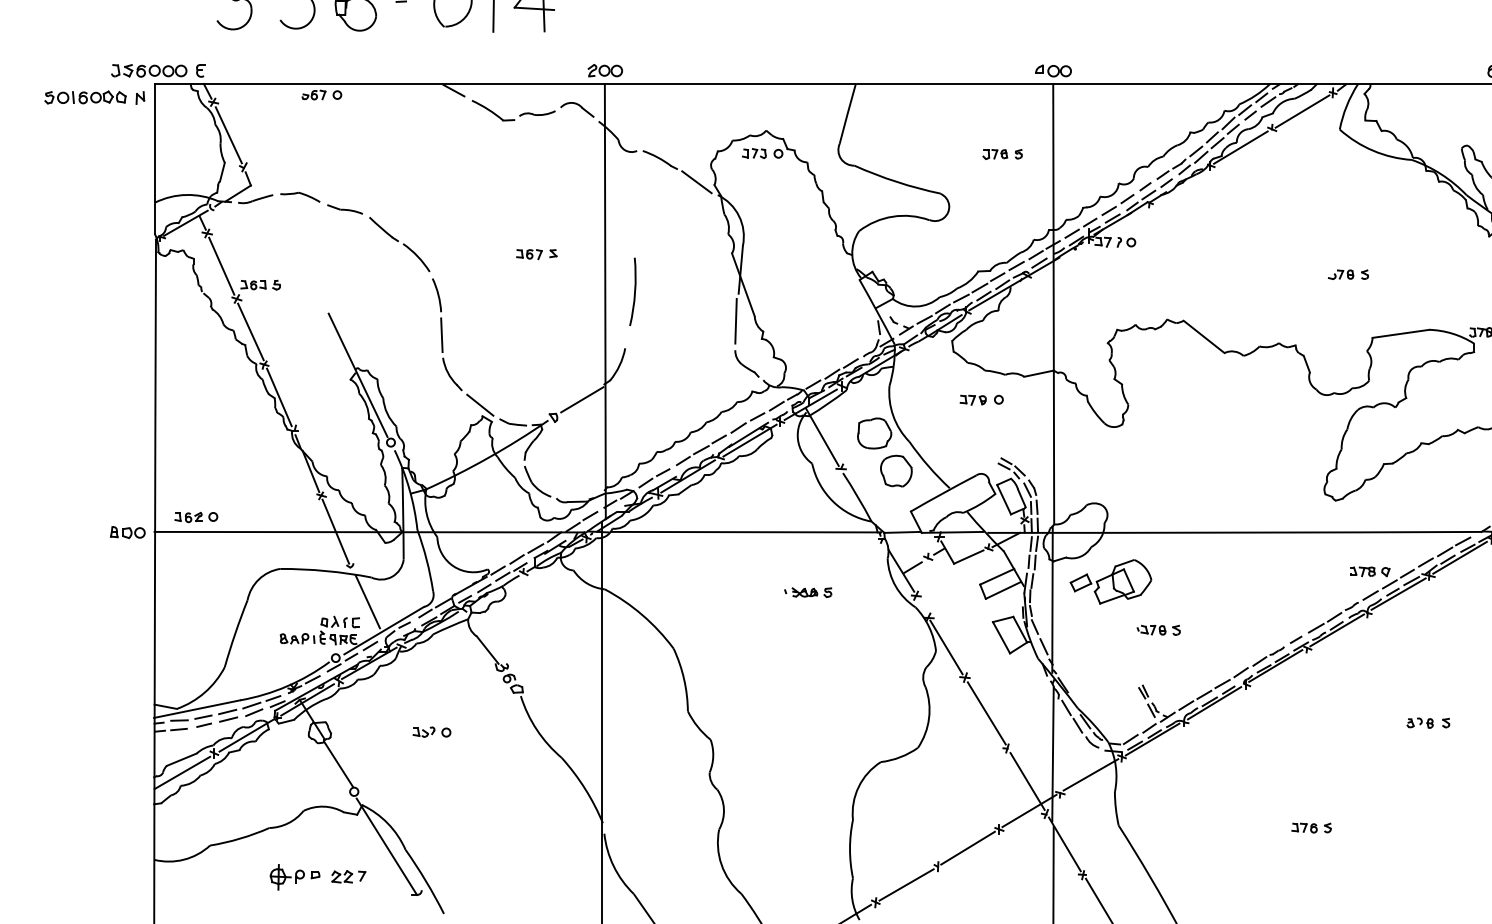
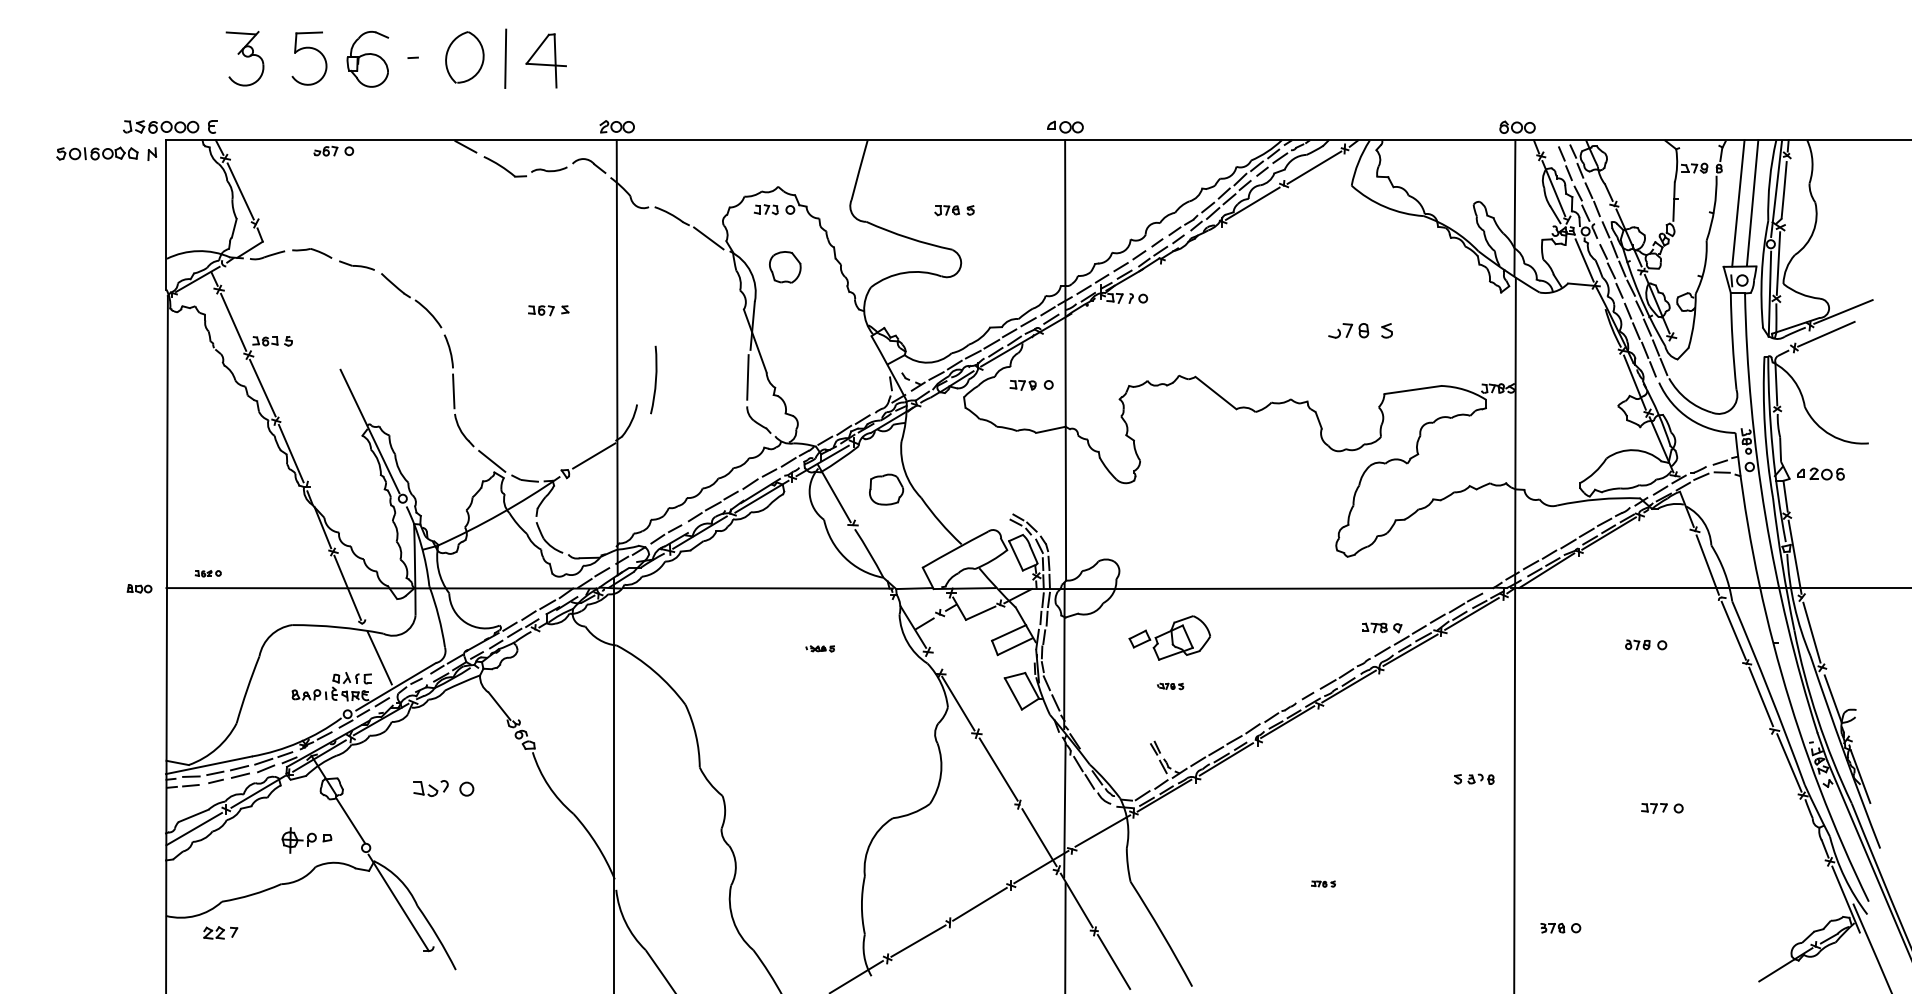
part: (1002, 154) -> (954, 210), moved
part: (1347, 274) -> (1359, 330), size x1.6
arc: (634, 291) -> (655, 379), moved
part: (981, 400) -> (1031, 385), moved
part: (896, 471) -> (785, 267), moved
part: (196, 517) -> (208, 573), size x0.6
part: (127, 532) -> (139, 588), size x0.7
part: (1110, 581) -> (1169, 637), moved
part: (808, 592) -> (820, 648), size x0.6
part: (1158, 630) -> (1170, 686), size x0.6
part: (1419, 722) -> (1480, 778), moved
part: (431, 731) -> (443, 787), size x1.6
part: (1311, 827) -> (1323, 883), size x0.6
part: (348, 876) -> (220, 932), moved
part: (294, 877) -> (306, 840), moved

